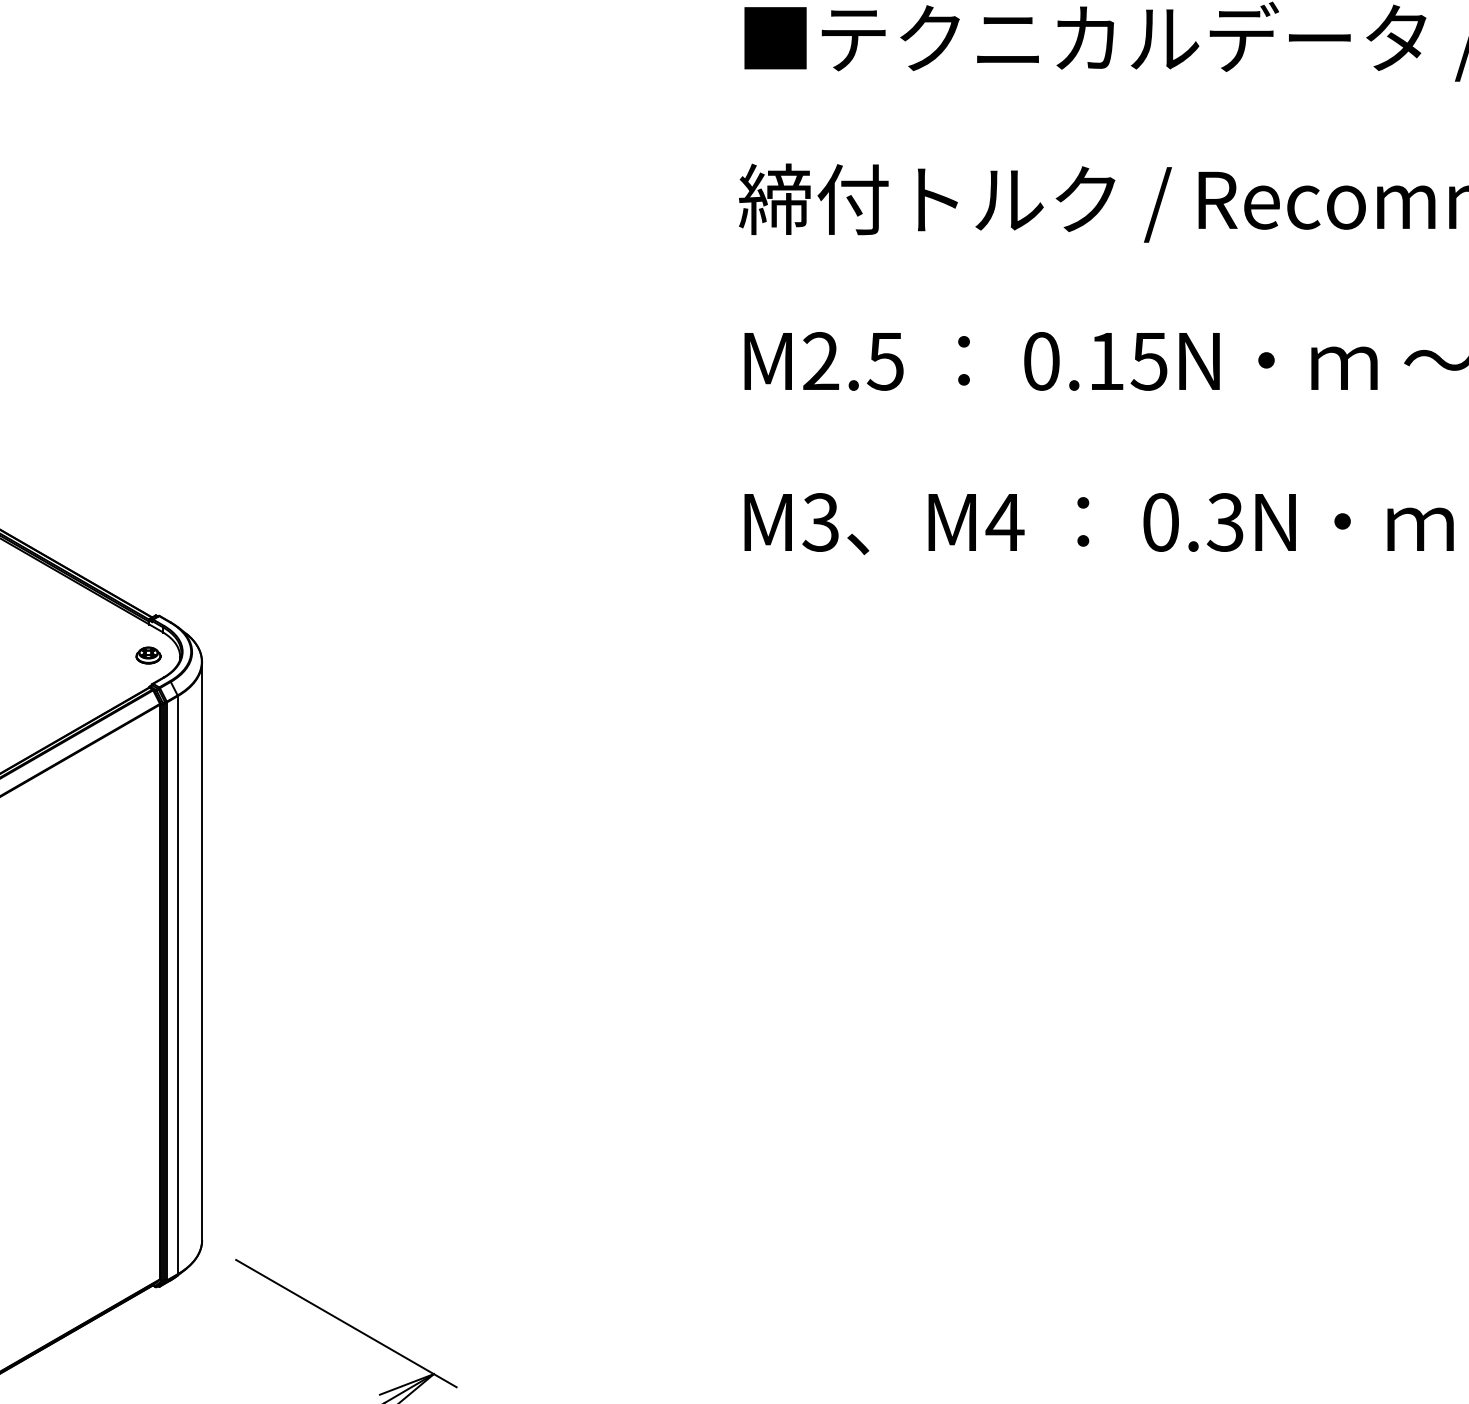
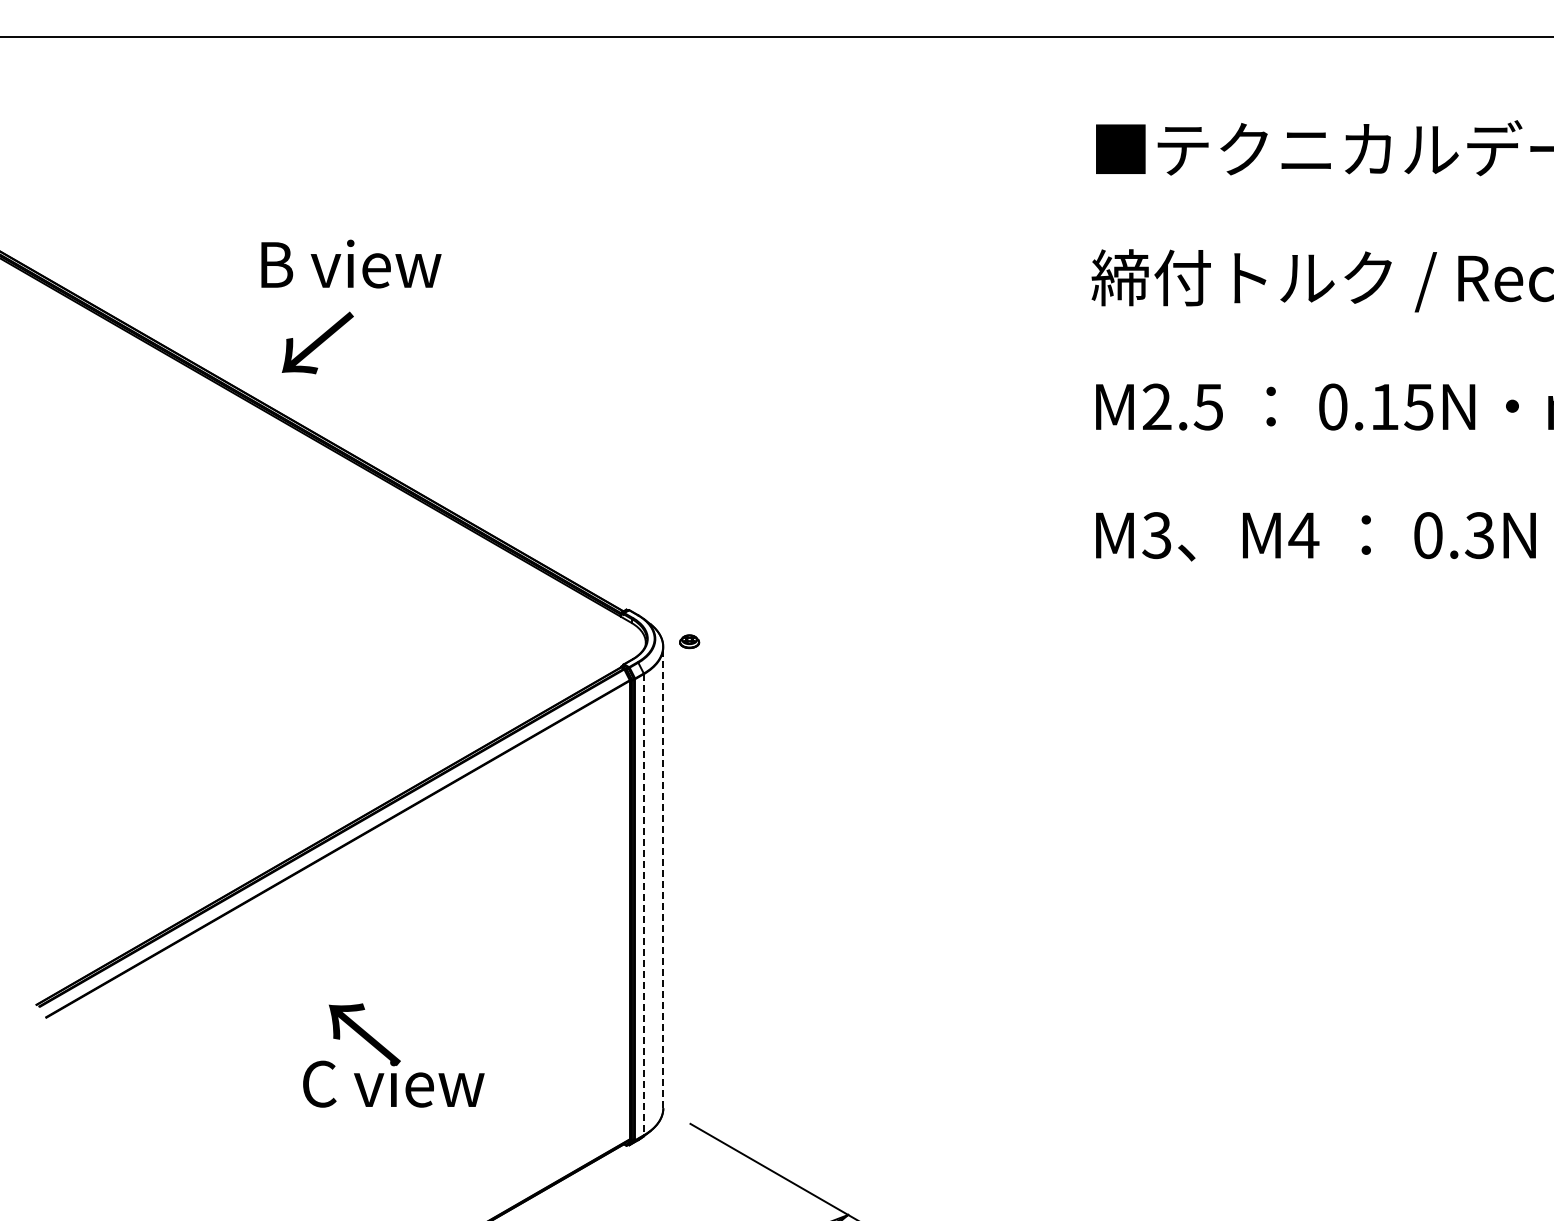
part: (148, 655) -> (689, 641), moved
line: (202, 951) -> (663, 877), solid -> dashed
line: (177, 984) -> (643, 904), solid -> dashed

